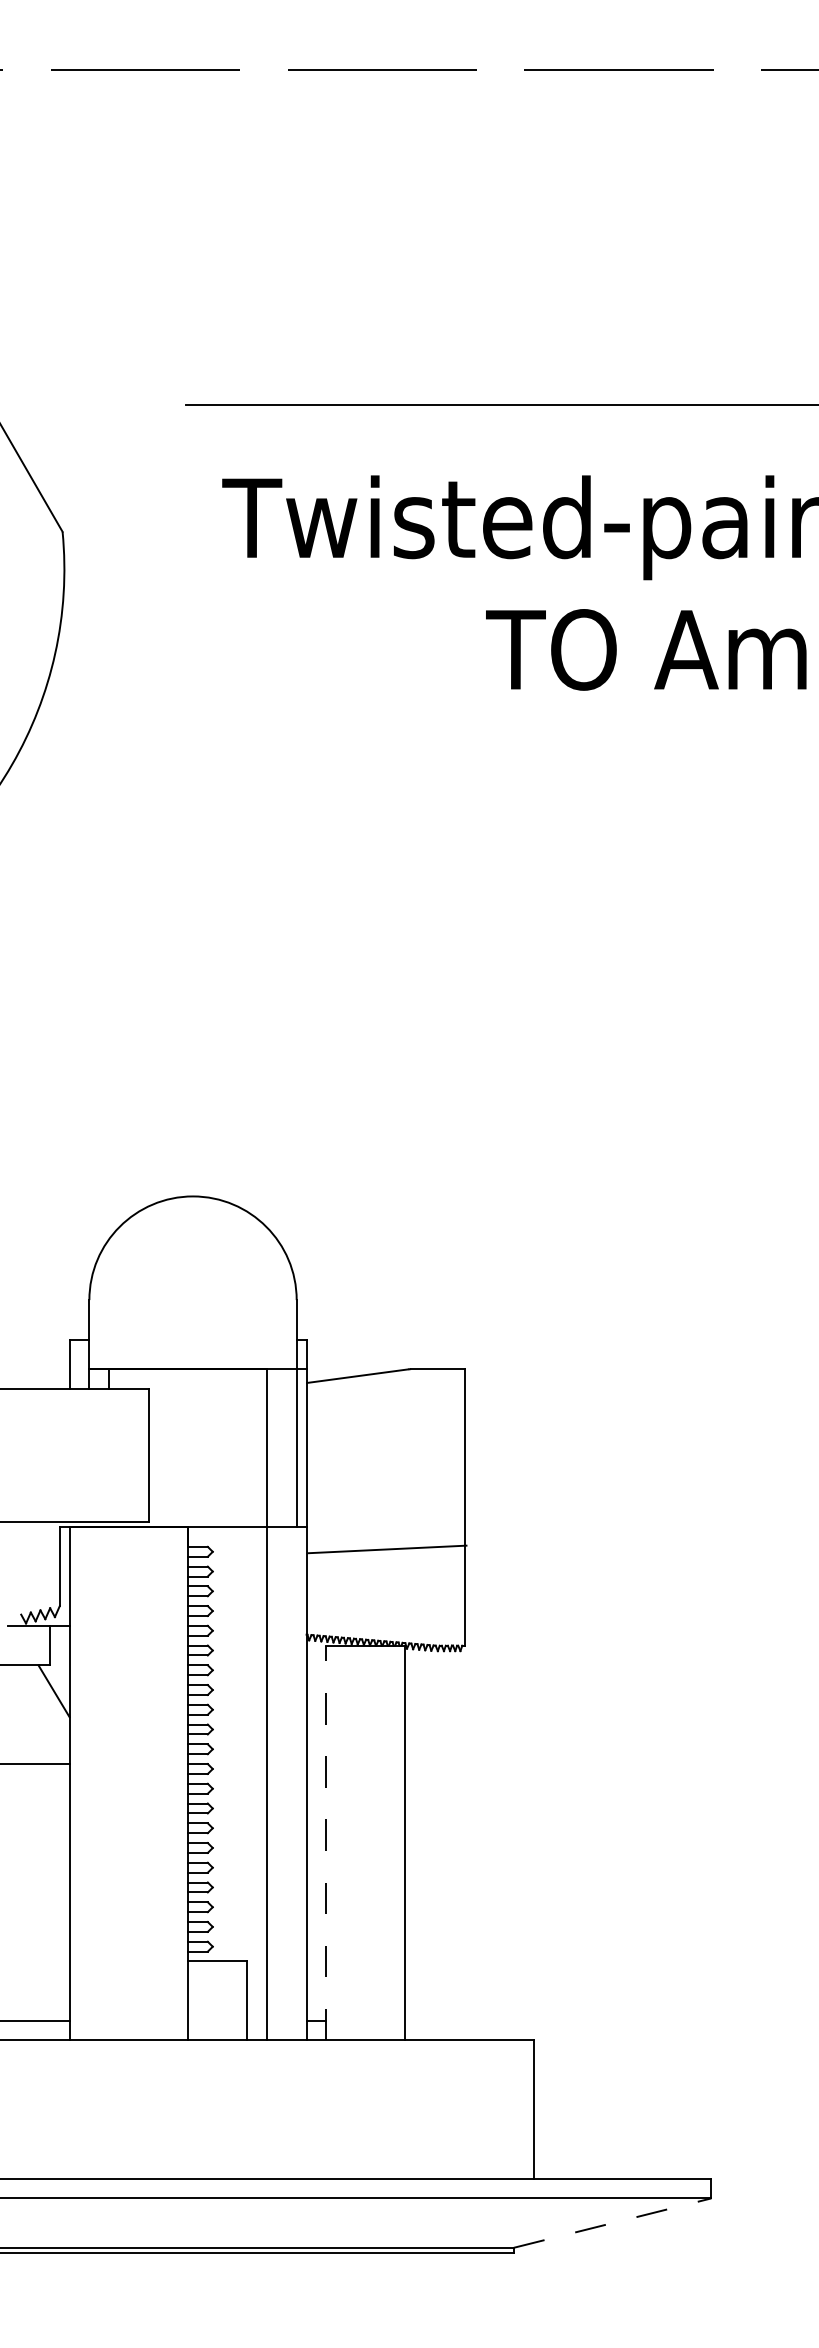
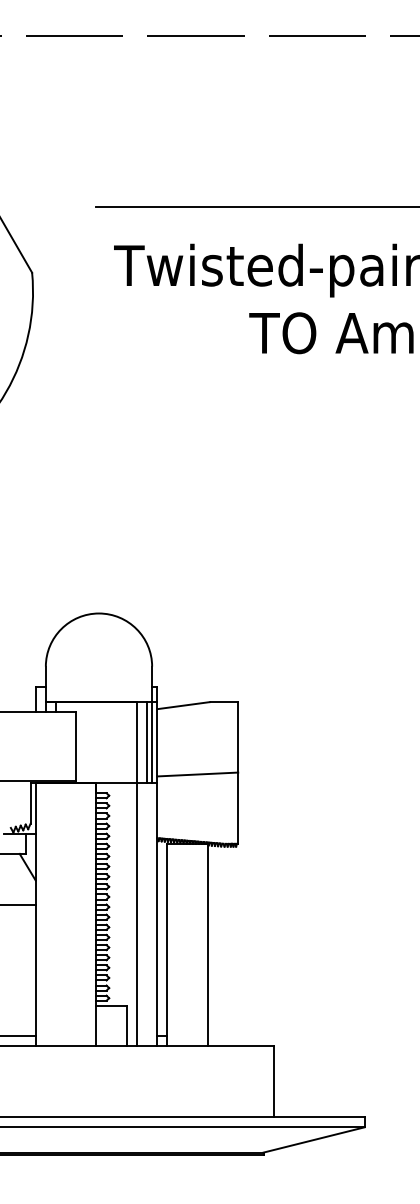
line: (287, 1448) -> (147, 742), added
line: (387, 1549) -> (197, 774), moved
line: (326, 1841) -> (167, 944), dashed -> solid
line: (613, 2222) -> (314, 1139), dashed -> solid

